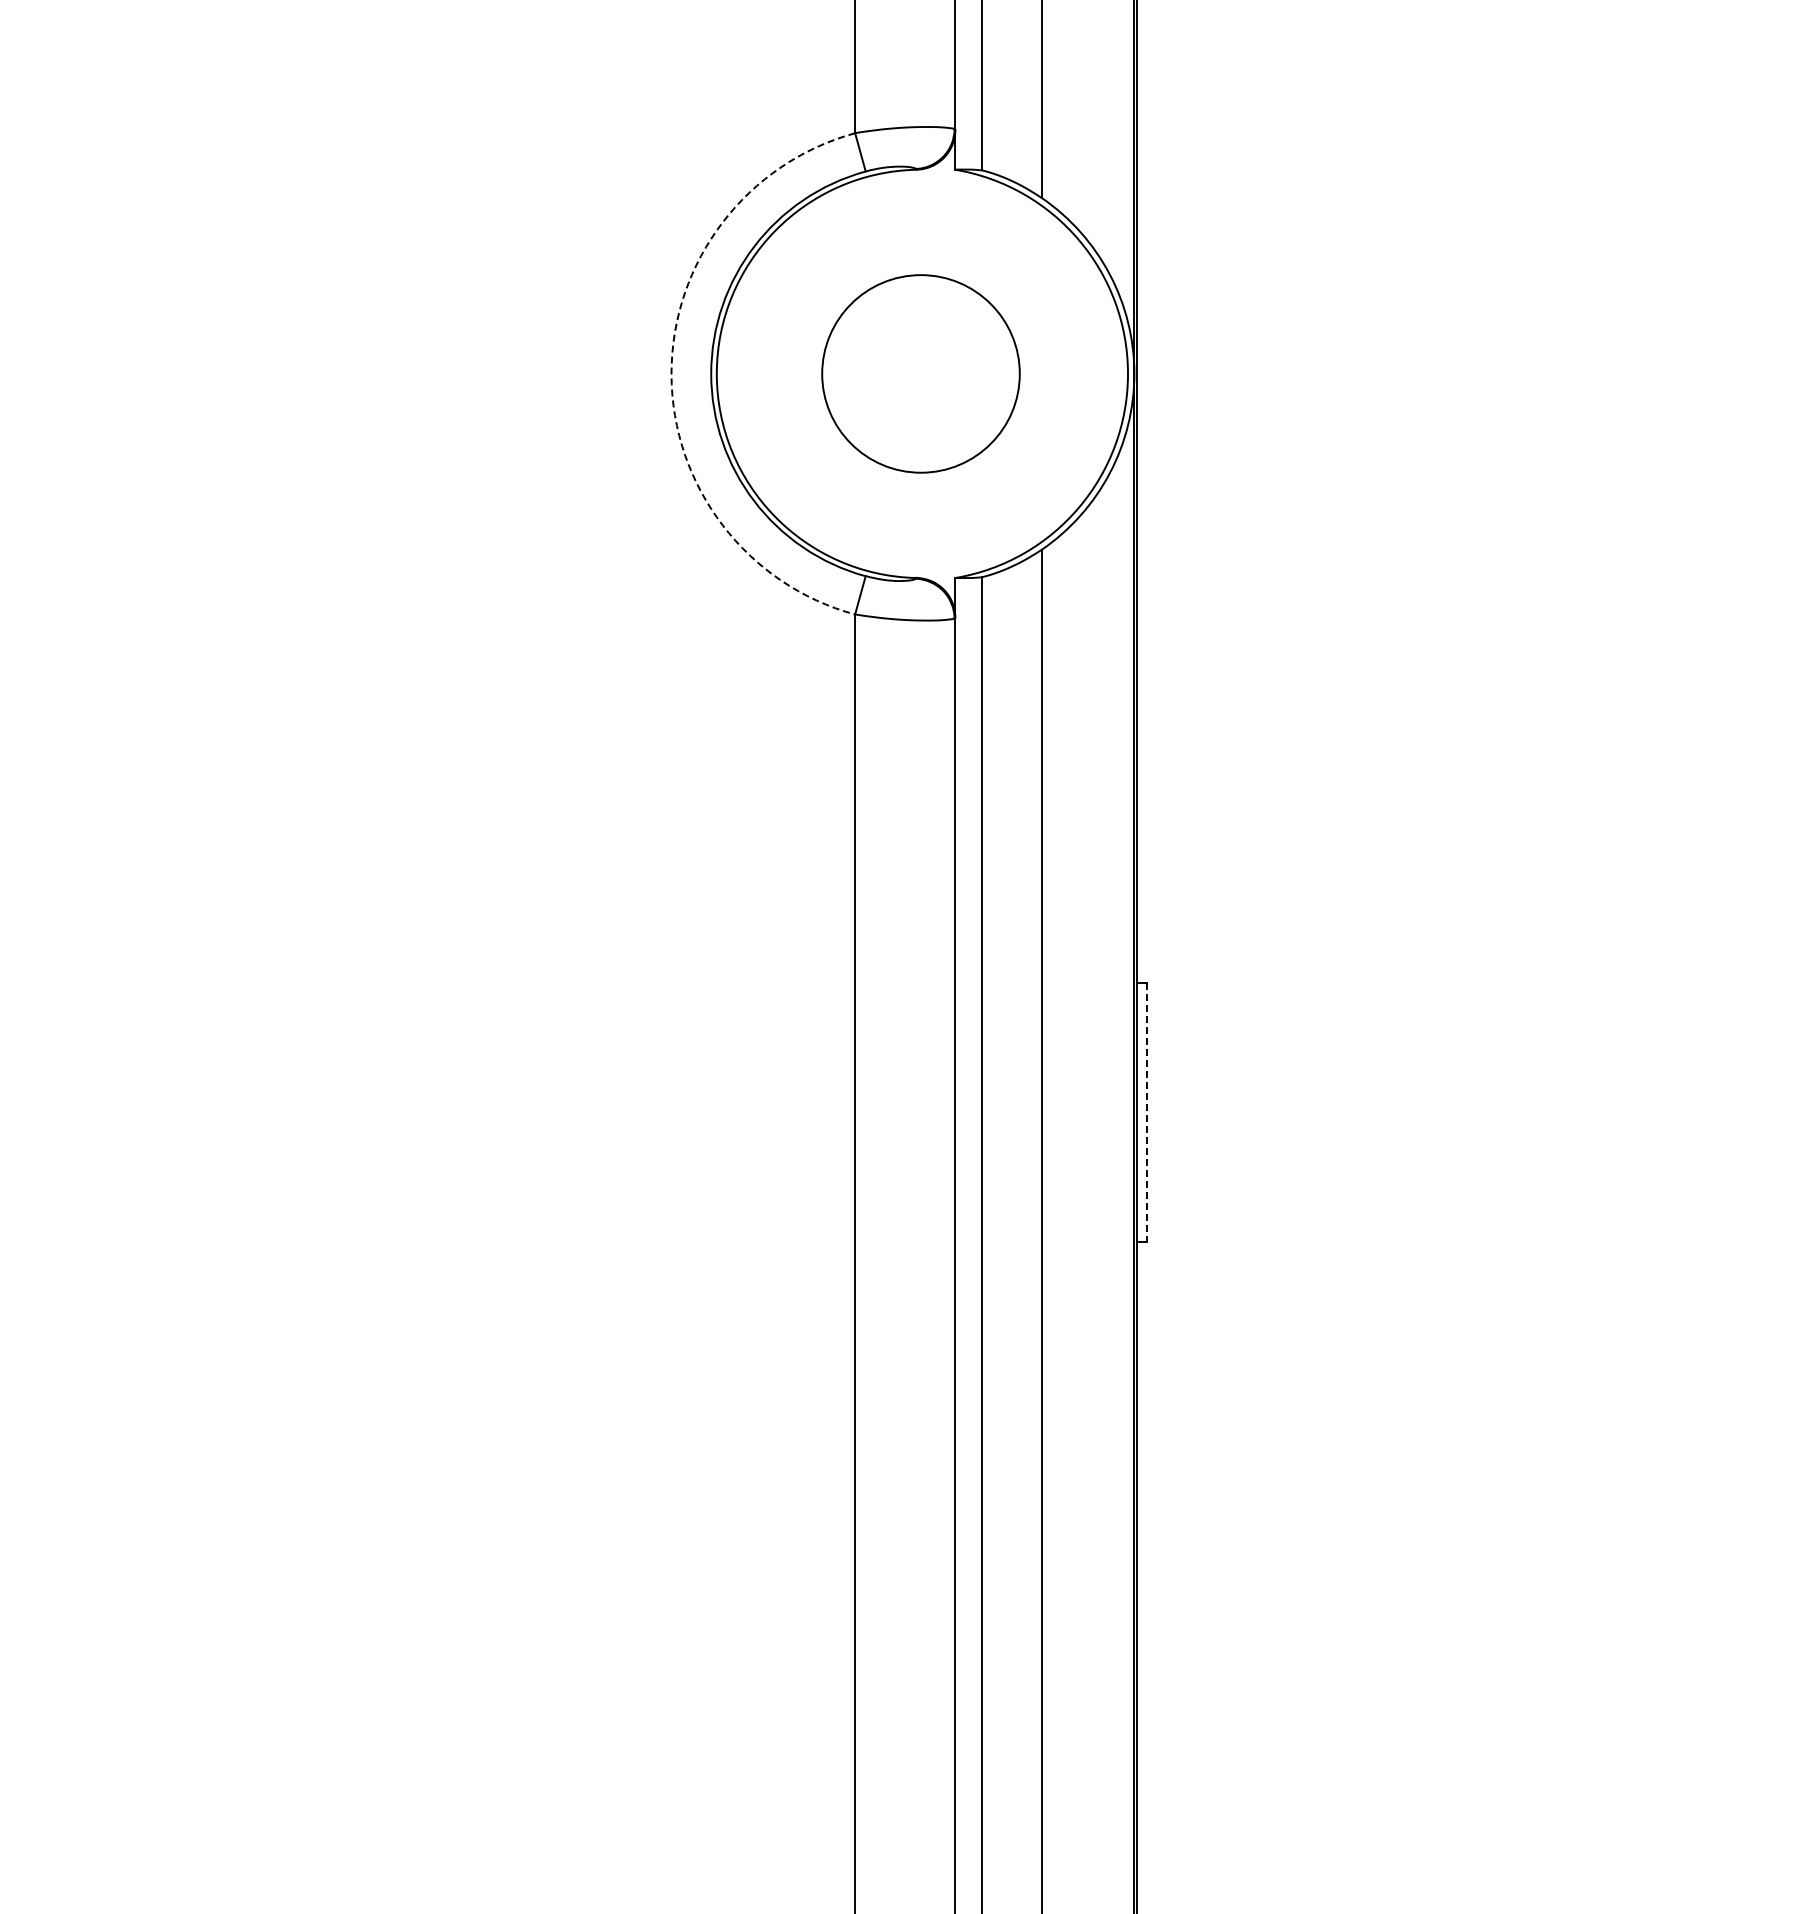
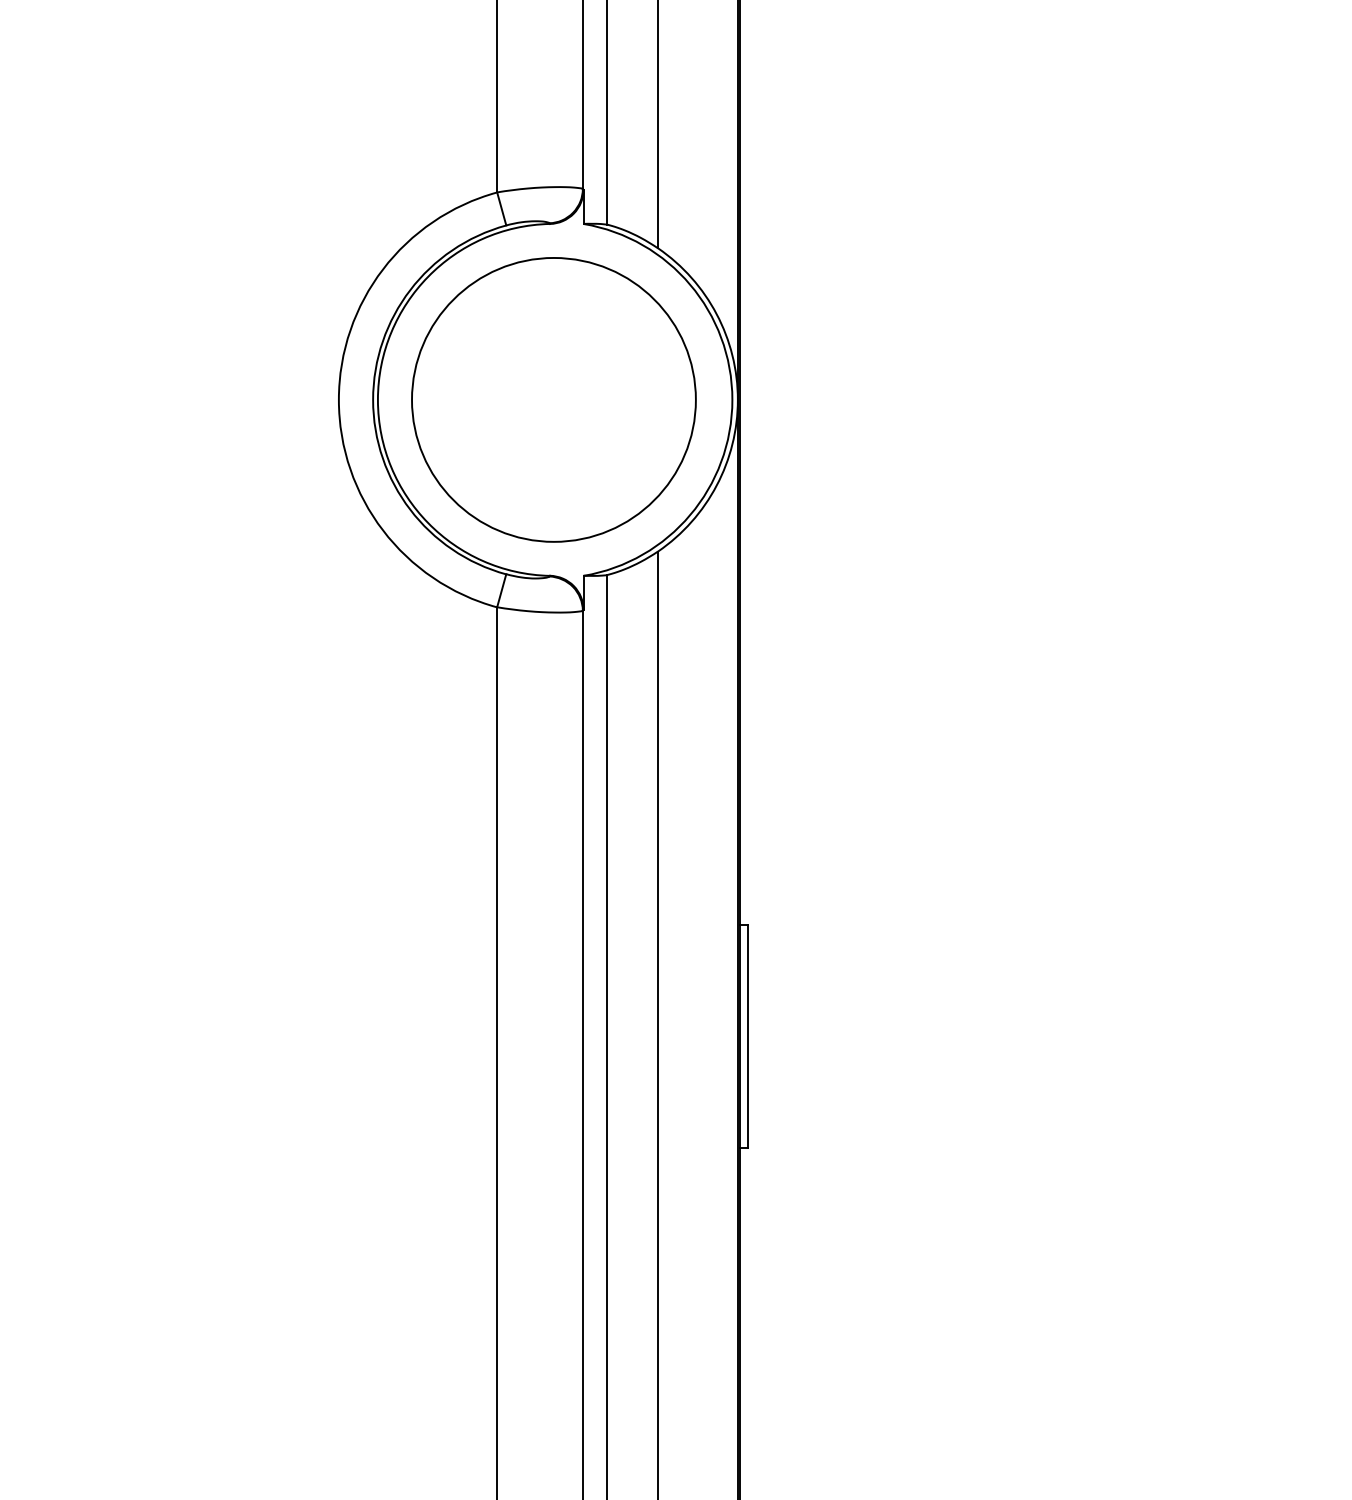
arc: (671, 373) -> (338, 399), dashed -> solid
circle: (920, 373) -> (553, 399), size x1.67
line: (1146, 1112) -> (748, 1036), dashed -> solid

